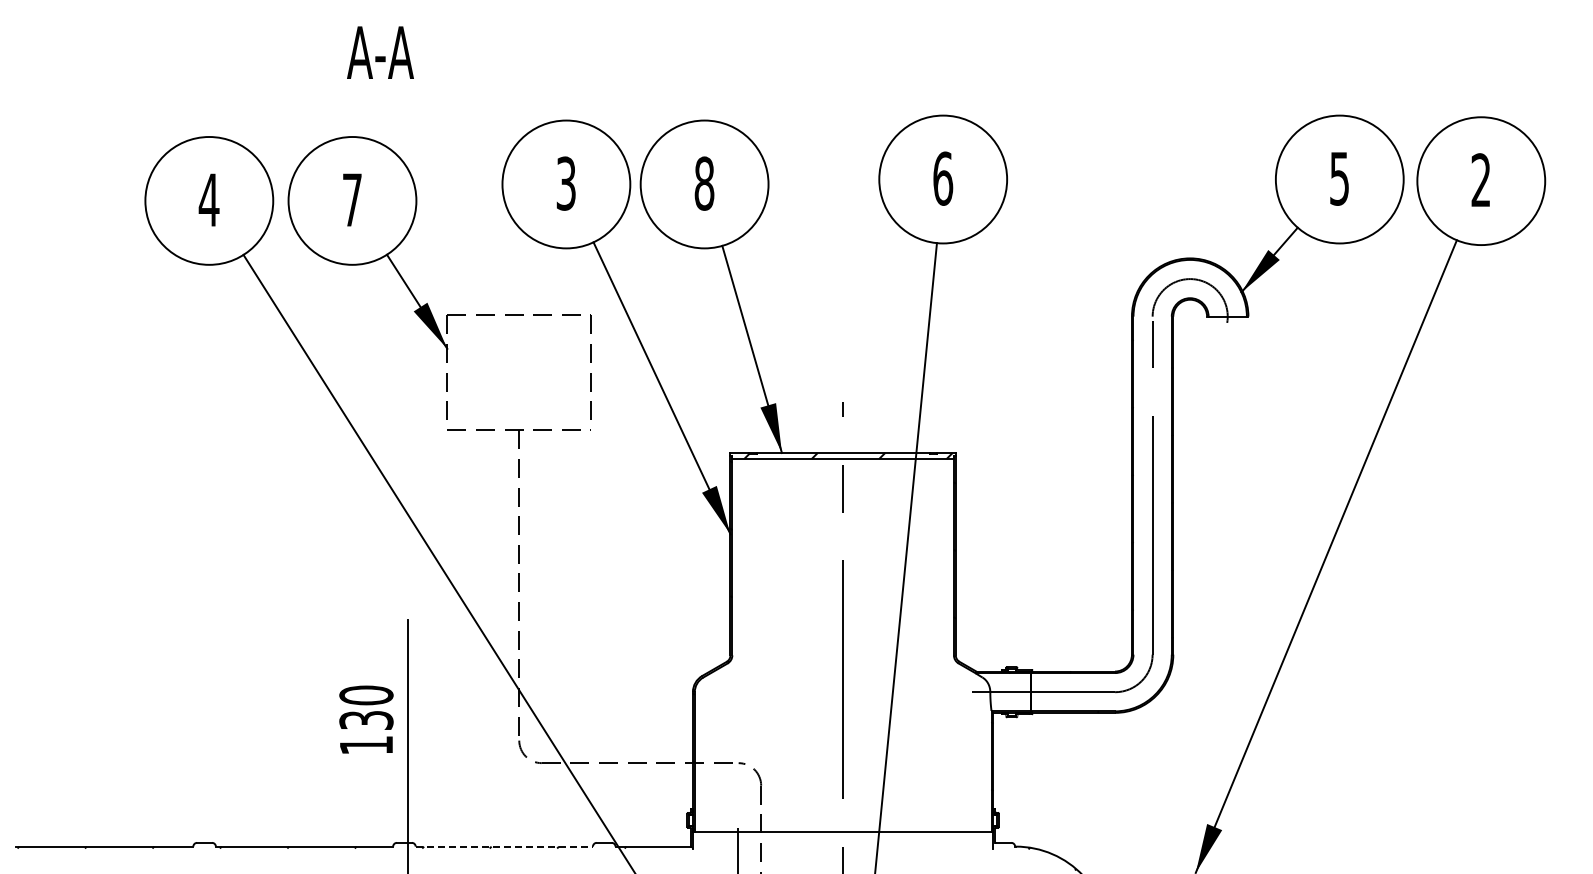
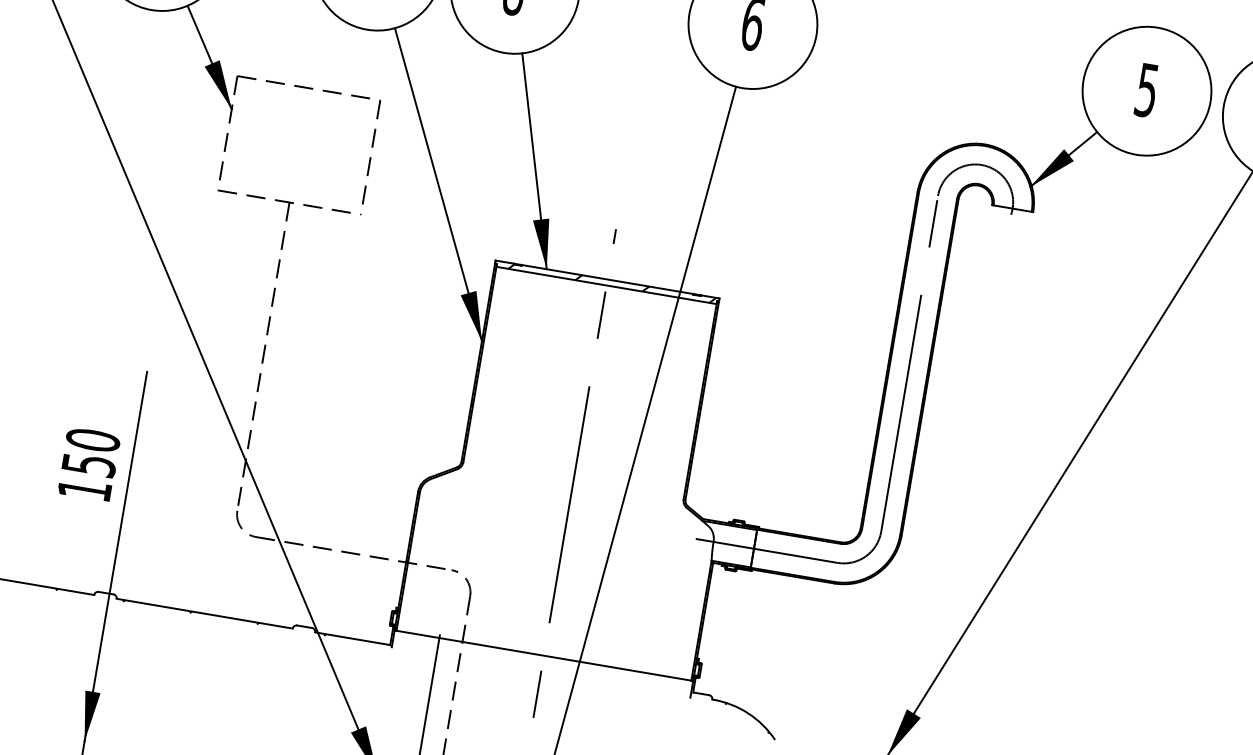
text: (365, 720) -> (87, 465), 130 -> 150
line: (504, 846) -> (204, 613), dashed -> solid

